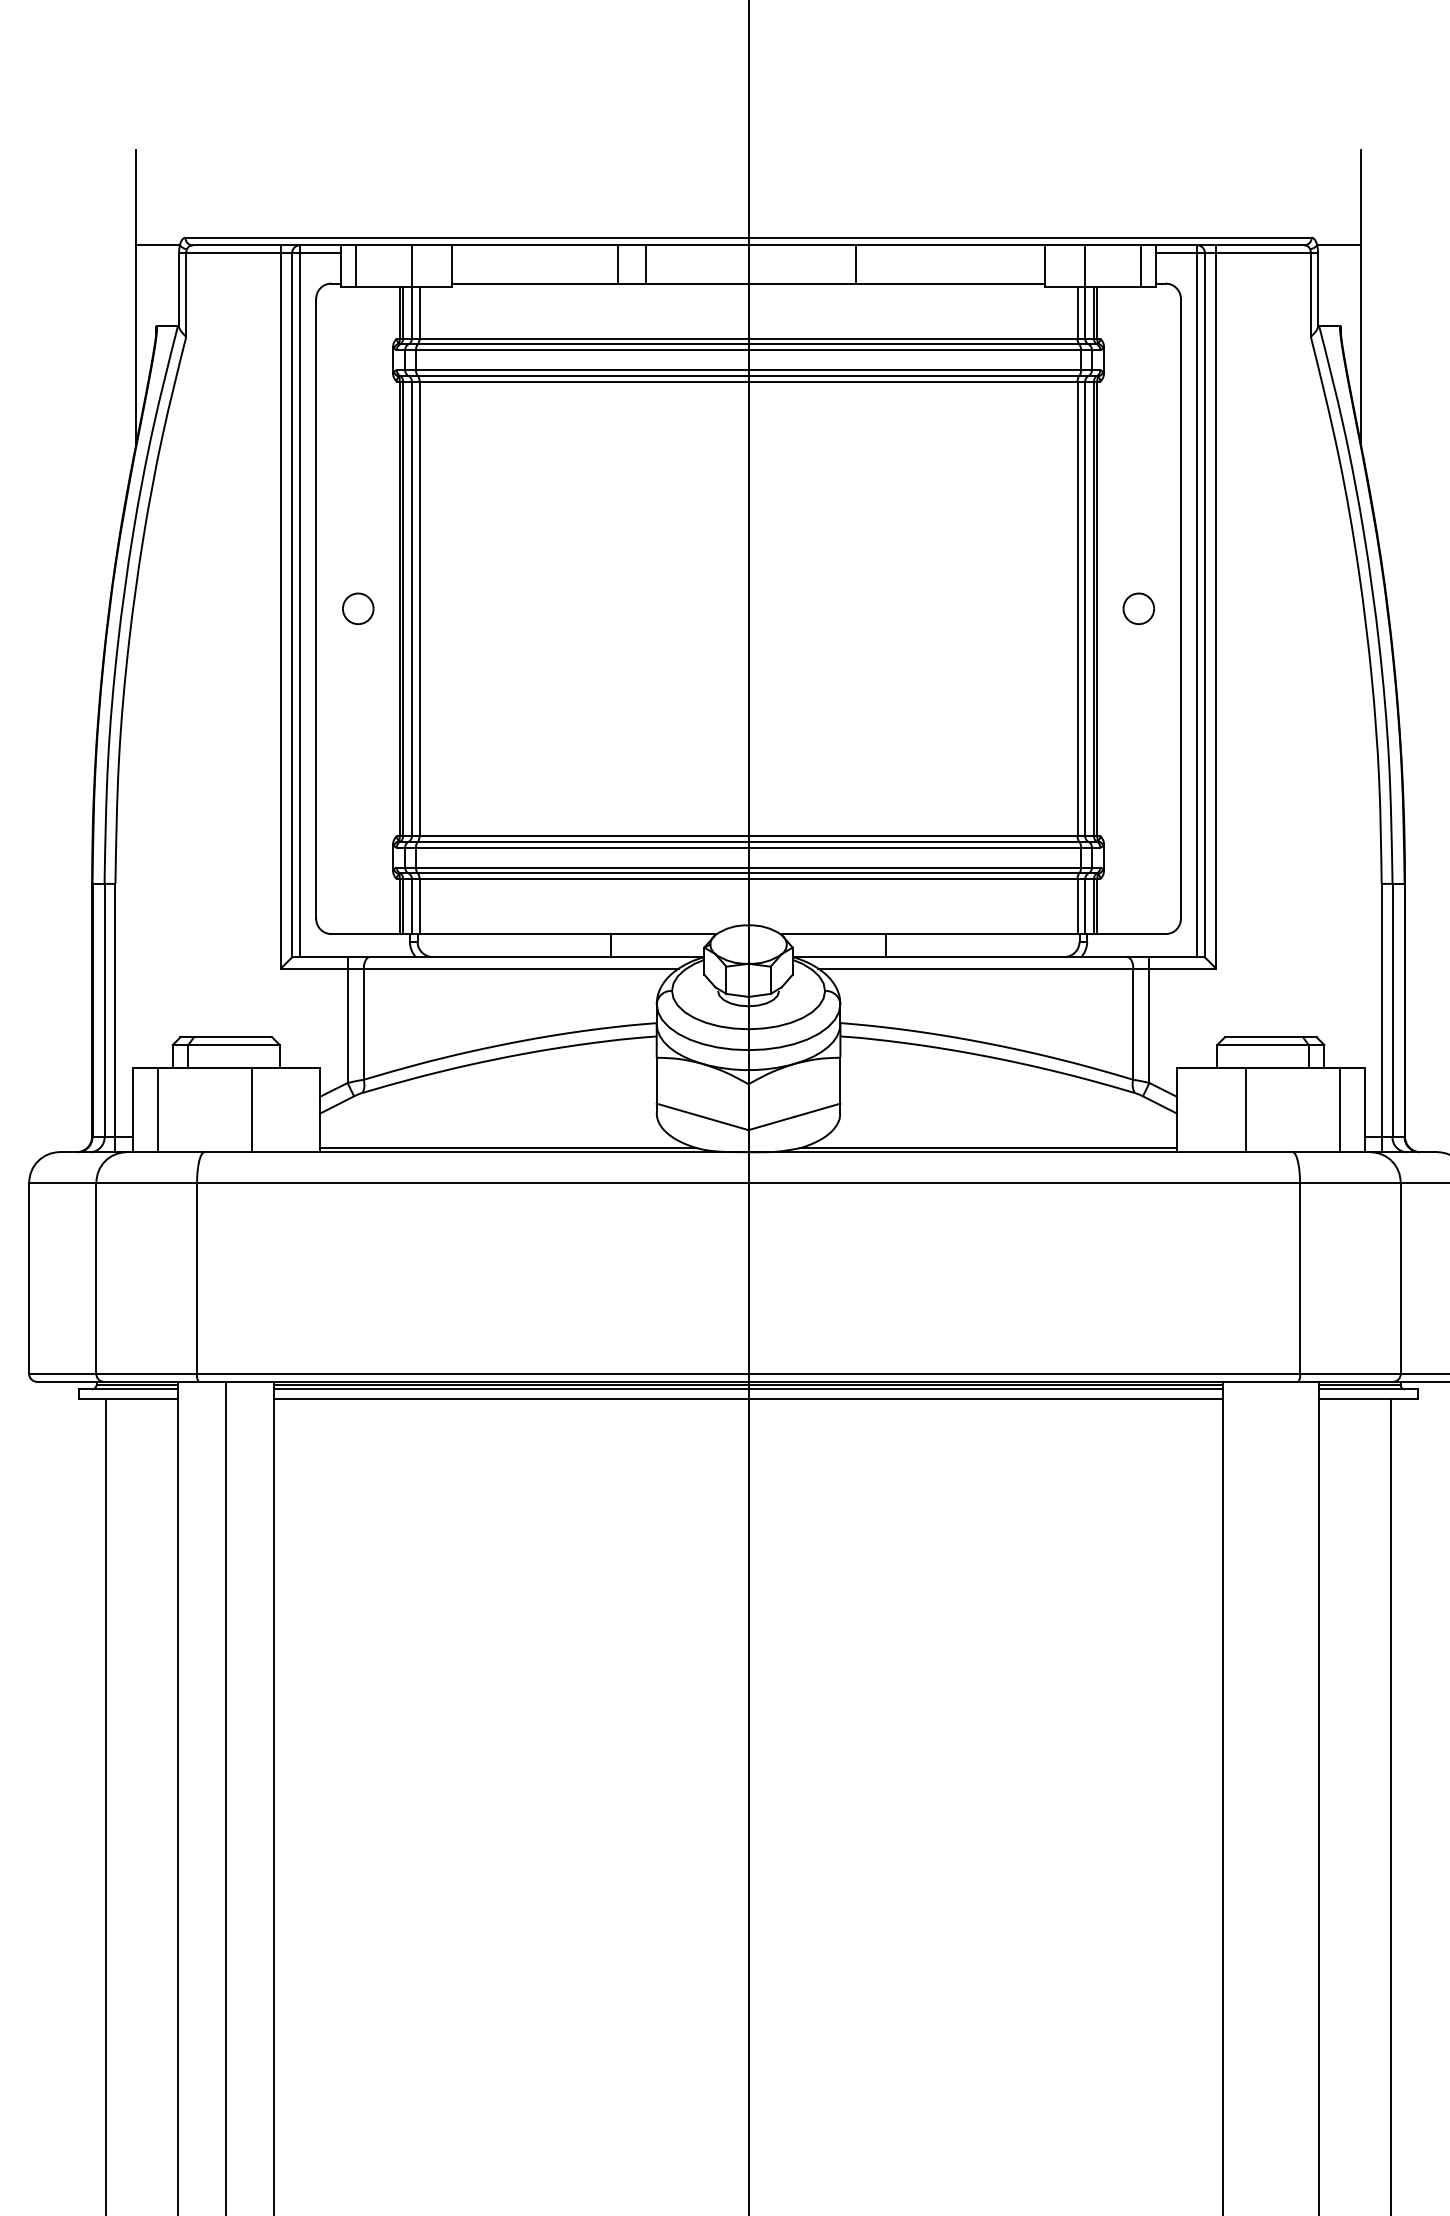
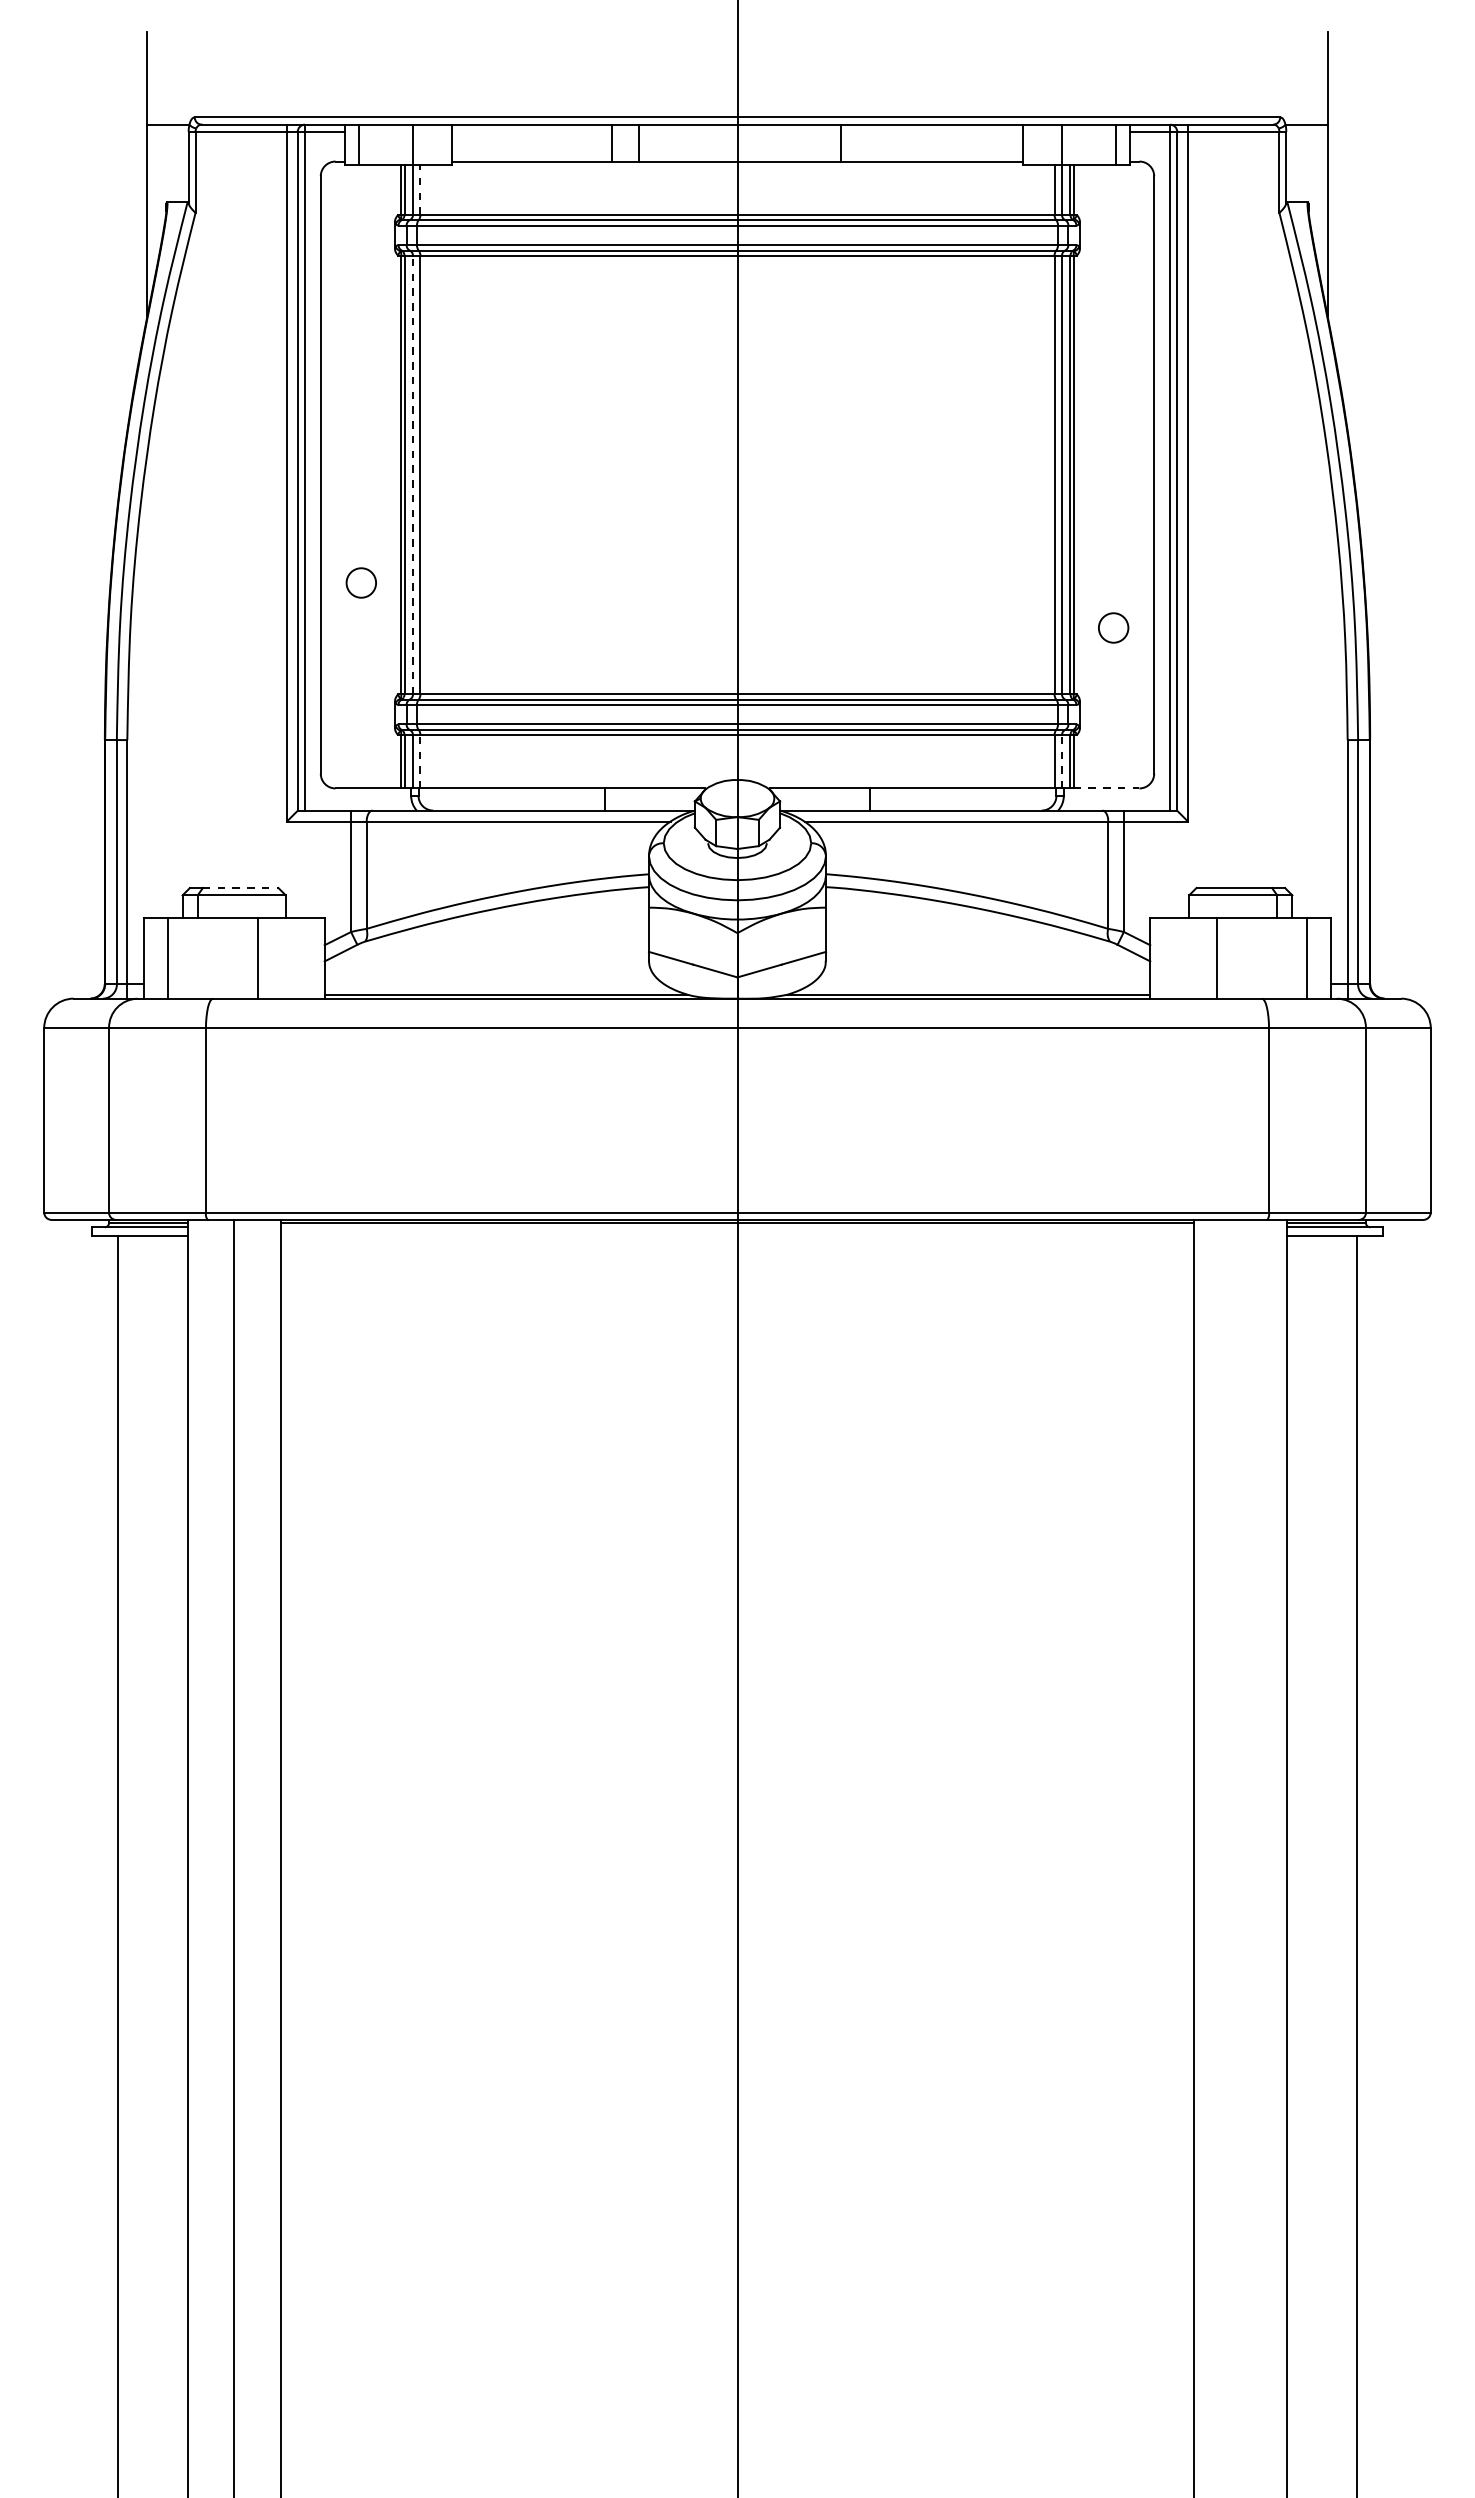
line: (419, 312) -> (420, 189), solid -> dashed
part: (357, 608) -> (360, 582), moved
line: (411, 608) -> (412, 474), solid -> dashed
part: (1138, 608) -> (1113, 627), moved
line: (419, 906) -> (420, 761), solid -> dashed
line: (1085, 906) -> (1062, 761), solid -> dashed
line: (1131, 934) -> (1106, 788), solid -> dashed
line: (232, 1037) -> (240, 888), solid -> dashed
line: (748, 1389) -> (737, 1227), removed
line: (748, 1398) -> (737, 1236), removed

